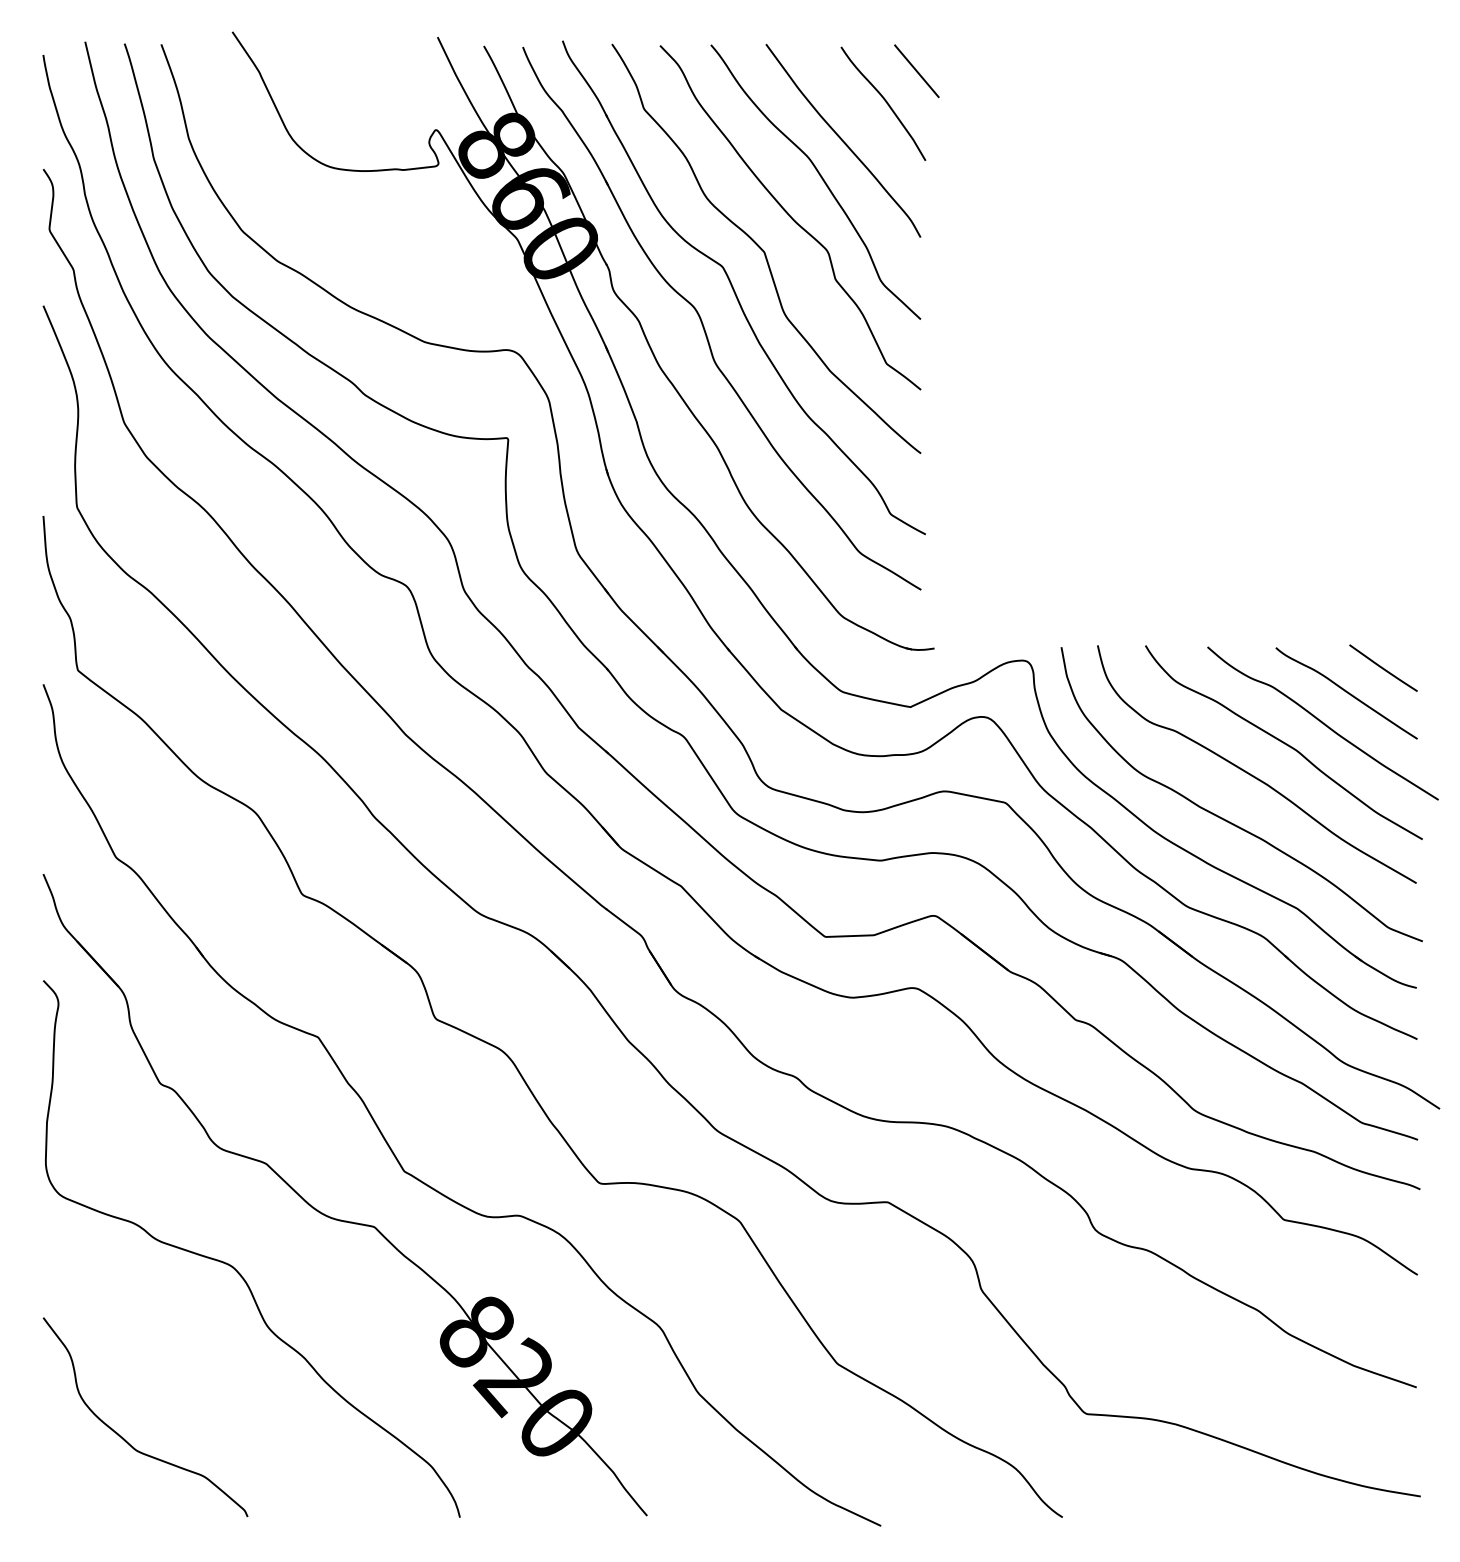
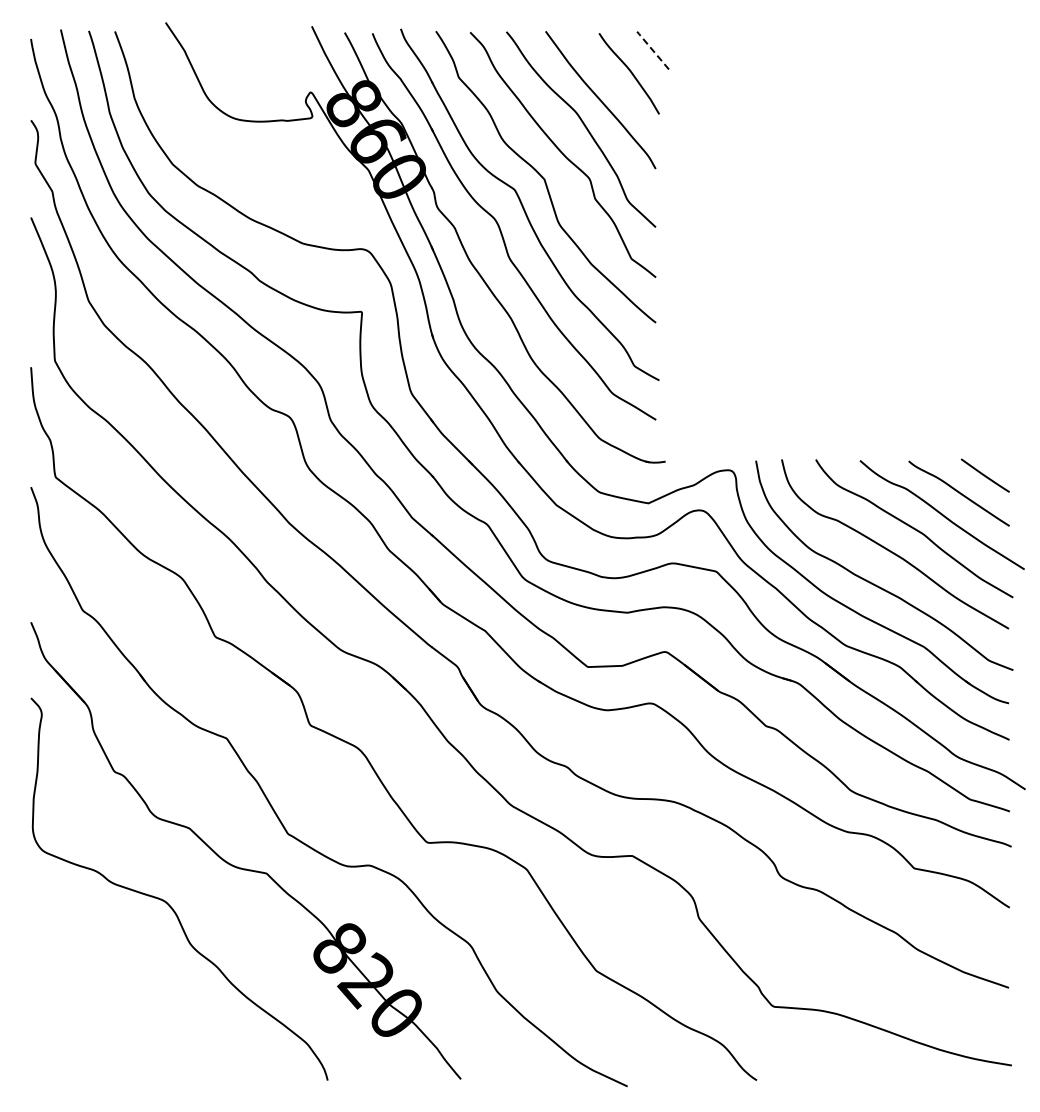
line: (914, 68) -> (651, 48), solid -> dashed
curve: (124, 1437) -> (88, 1023), removed

